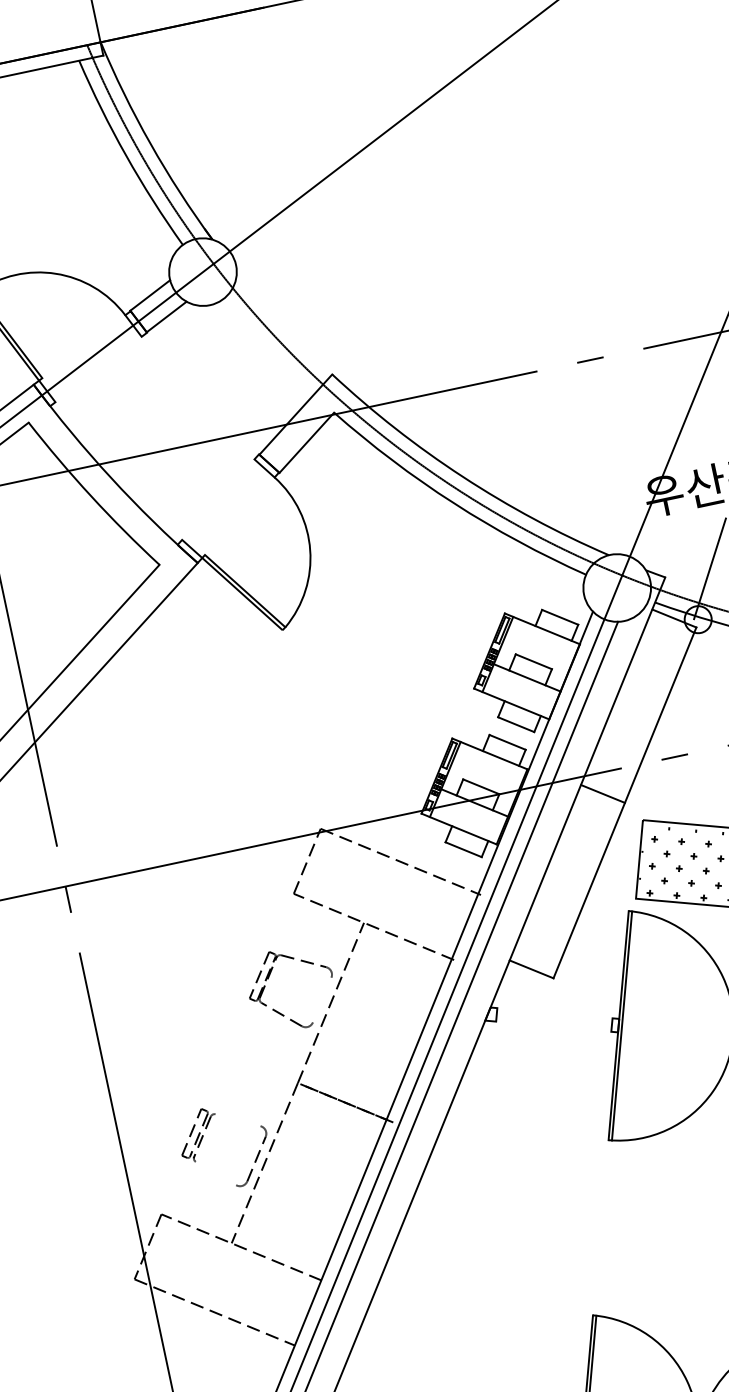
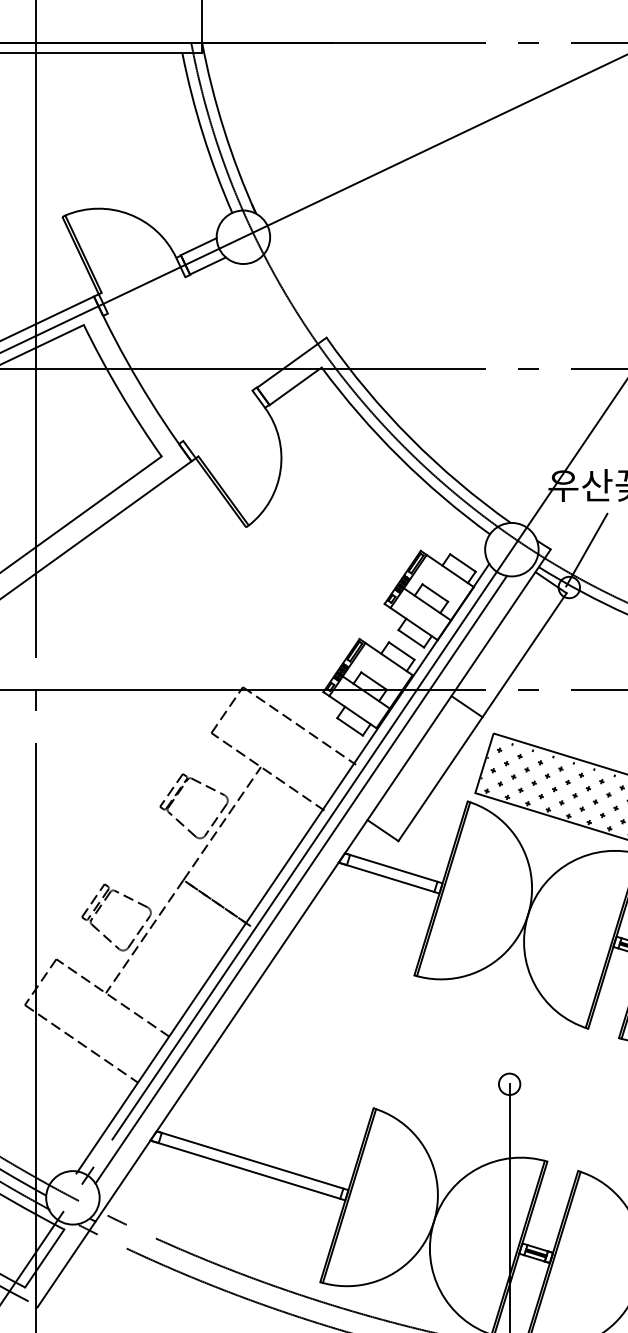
line: (321, 999) -> (215, 819), added
line: (550, 1013) -> (390, 867), added
line: (548, 1026) -> (386, 877), added
line: (237, 1119) -> (130, 898), added
line: (214, 1173) -> (104, 936), added

